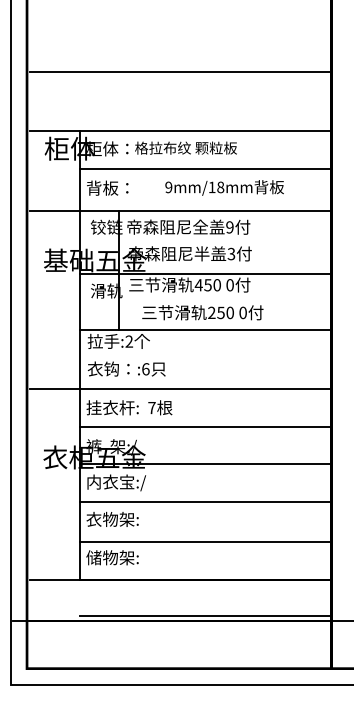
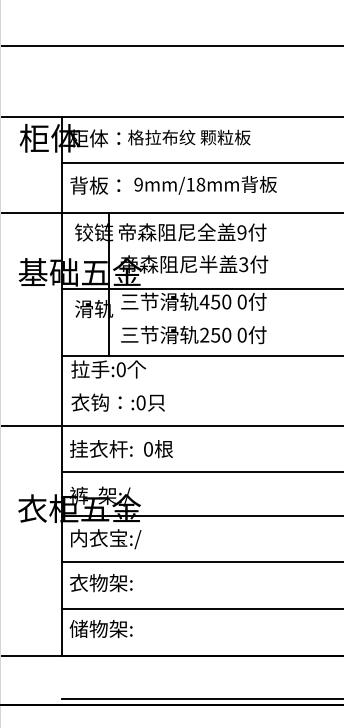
text: (224, 187) -> (205, 184), moved
text: (202, 312) -> (193, 334), moved
text: (129, 341) -> (121, 369), :2 -> :0
text: (145, 369) -> (140, 403), :6 -> :0
text: (151, 407) -> (147, 448), 7 -> 0

